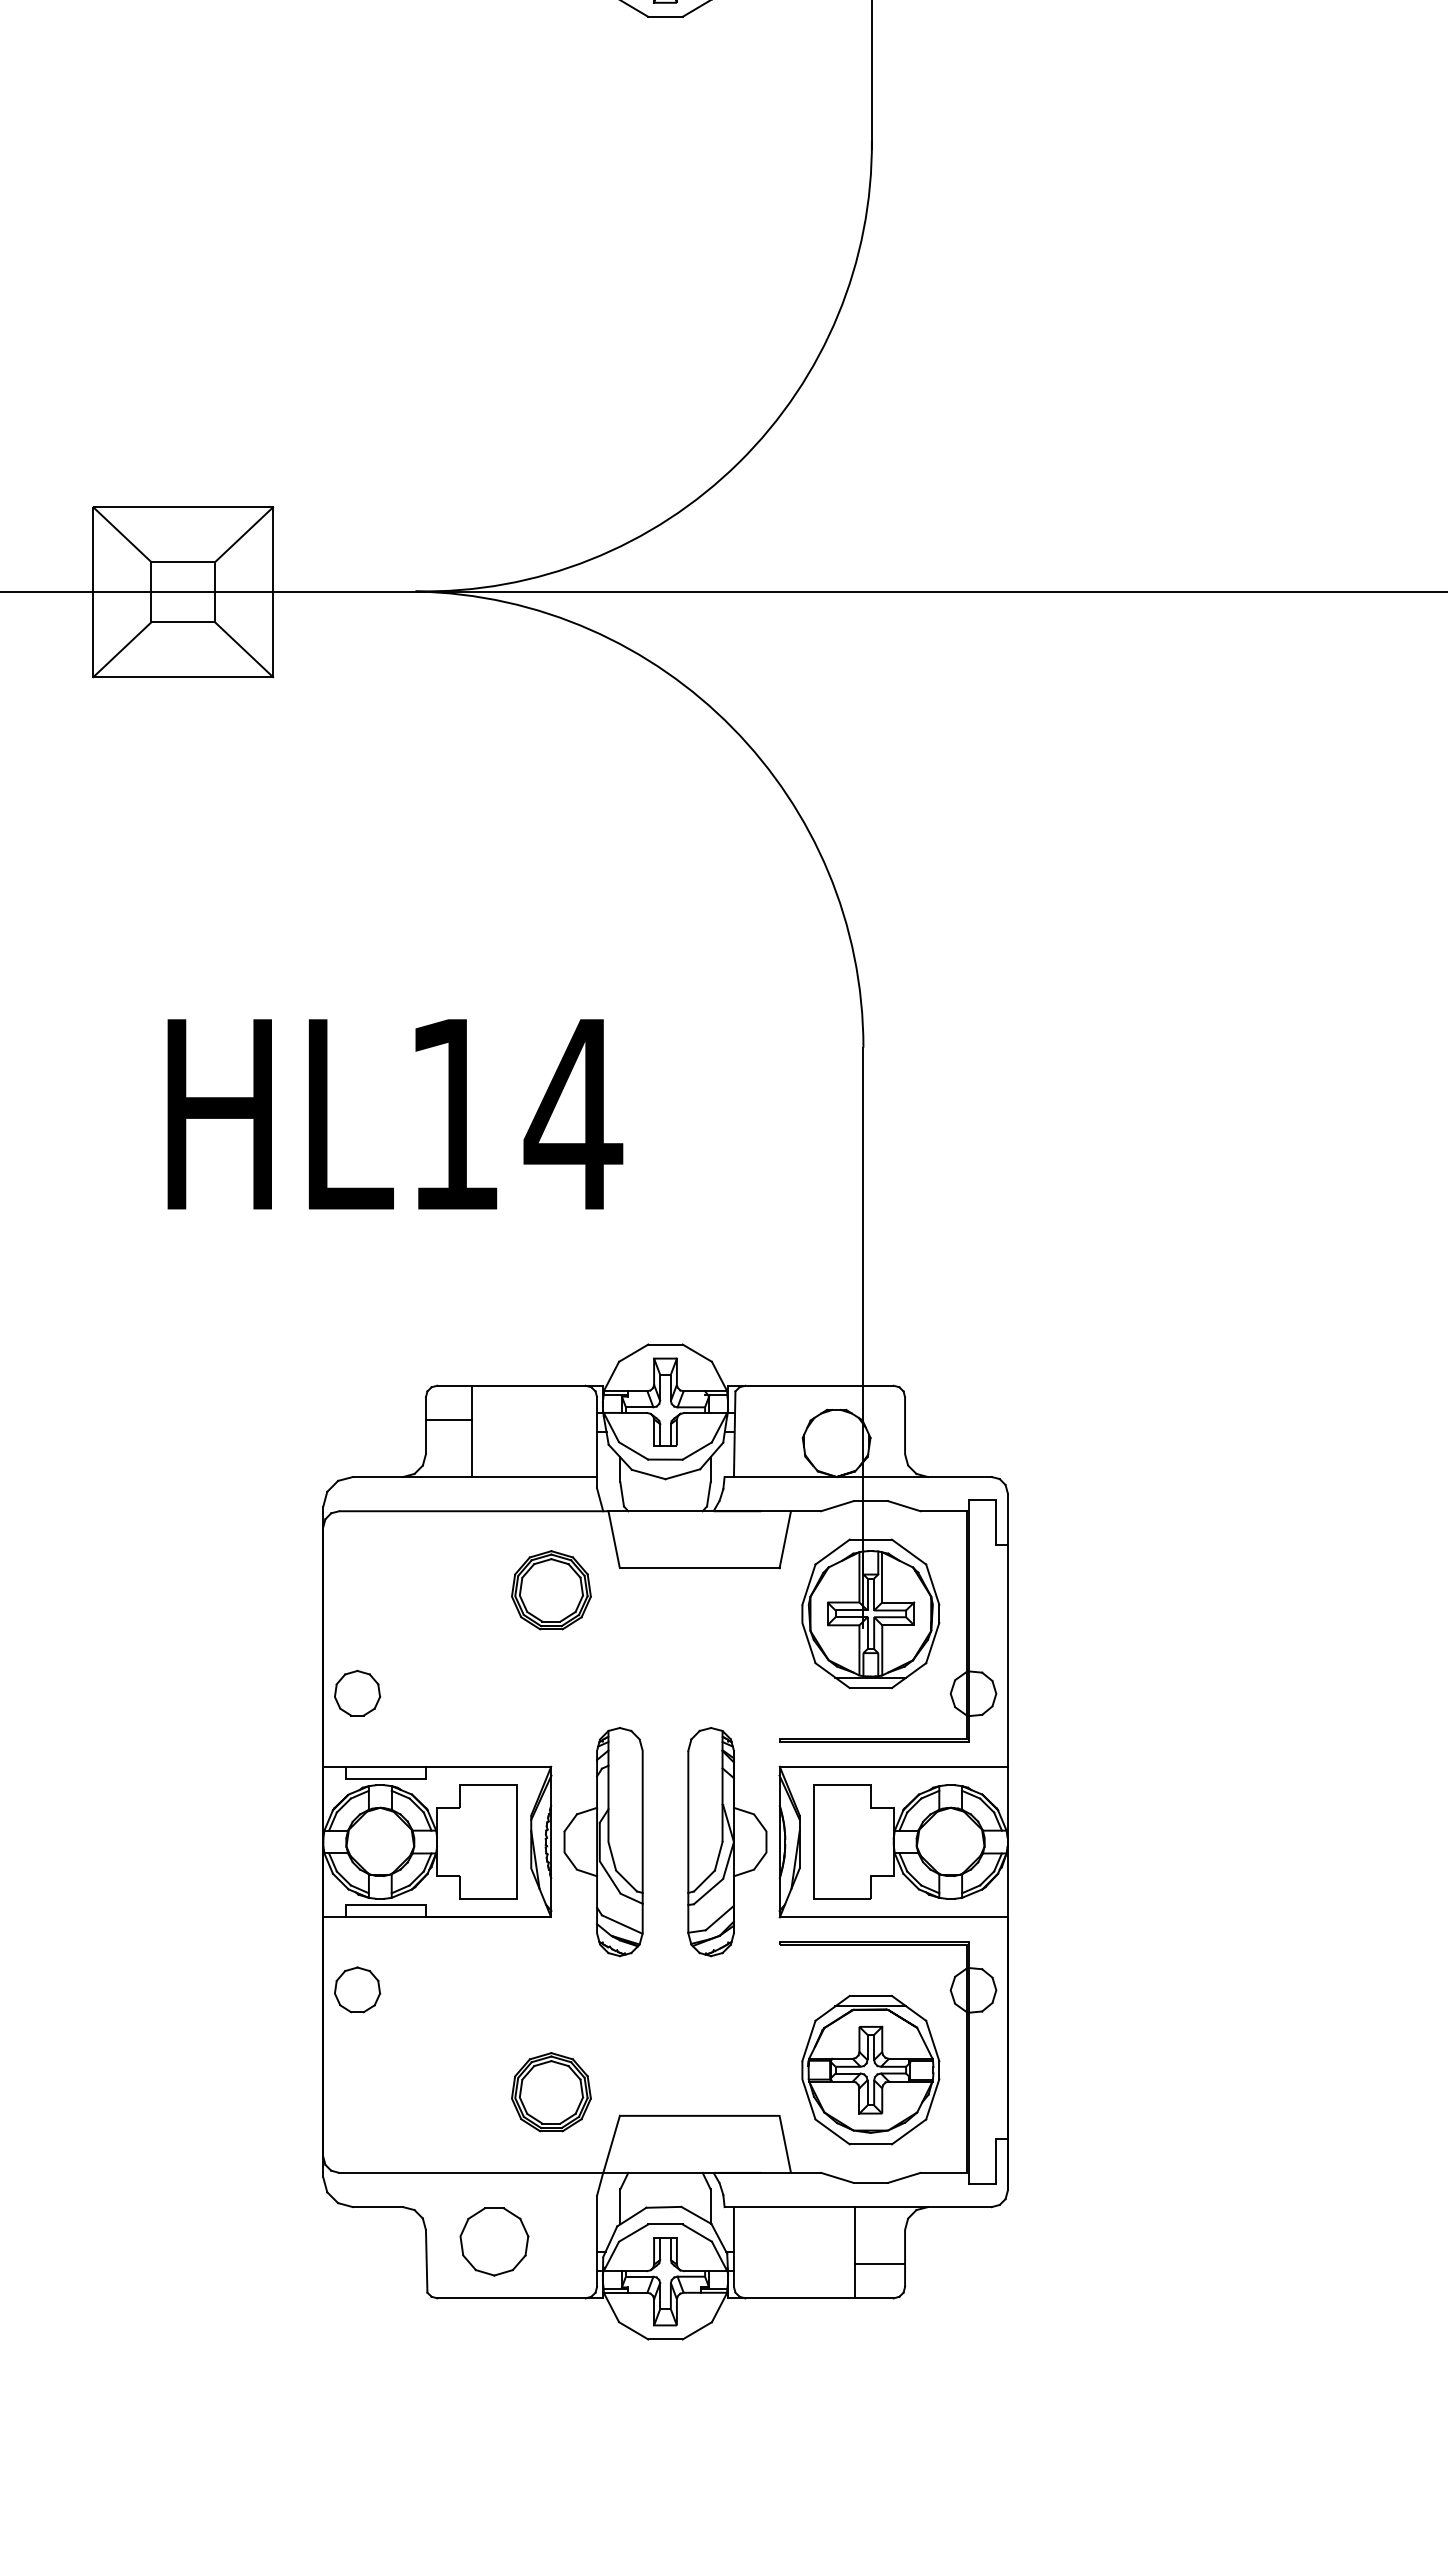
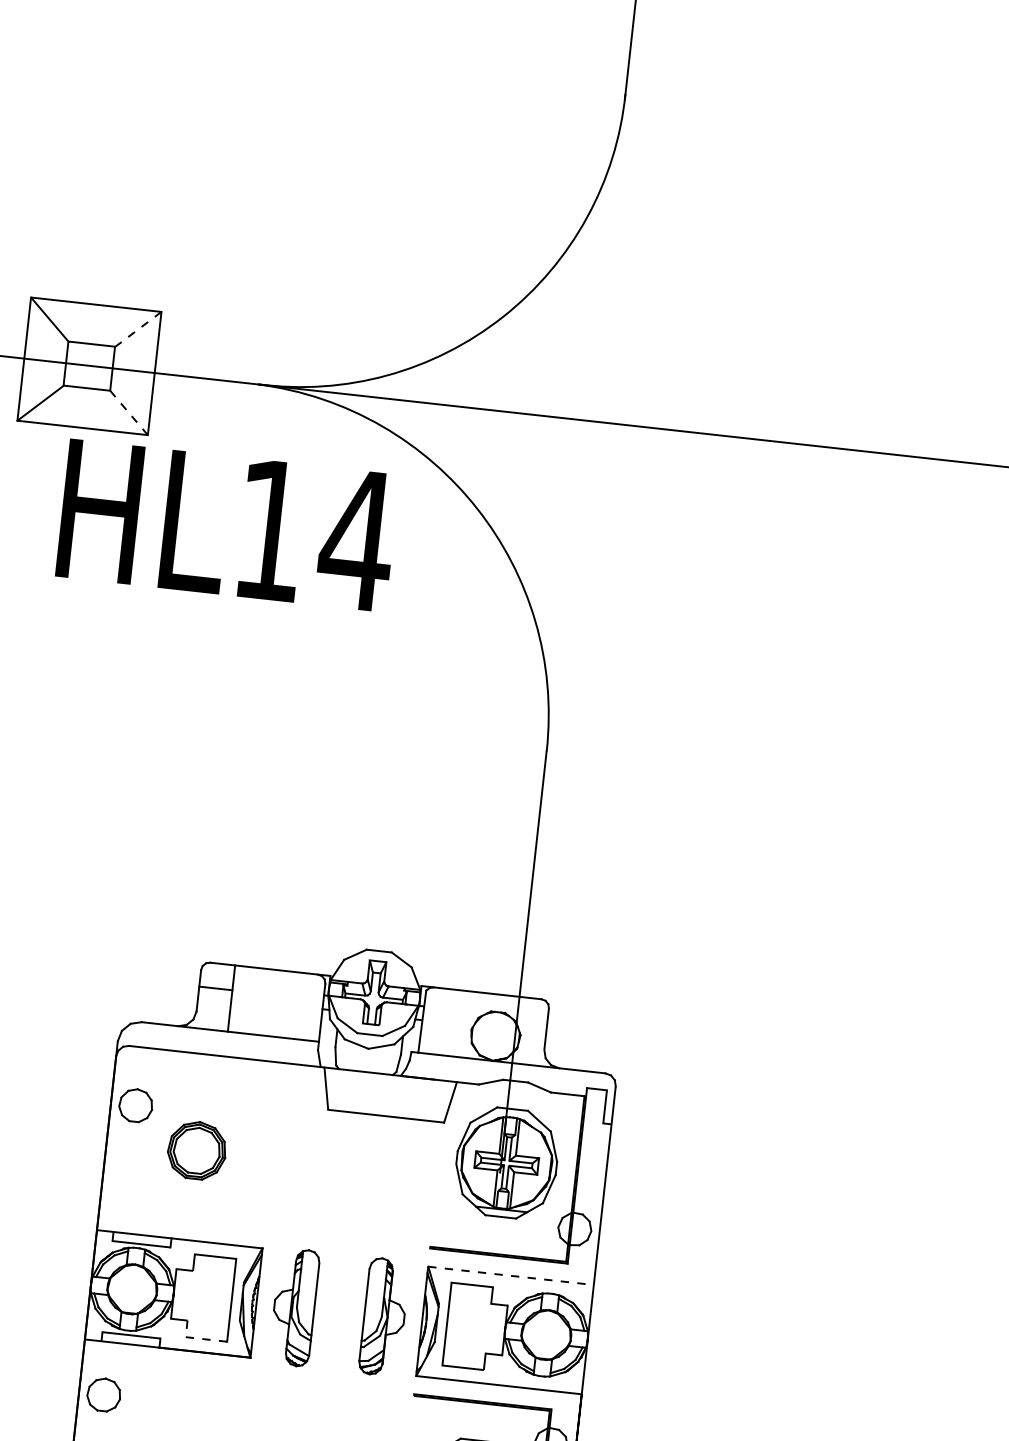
line: (244, 534) -> (138, 329), solid -> dashed
line: (244, 649) -> (129, 412), solid -> dashed
text: (395, 1114) -> (227, 525), moved
part: (551, 1590) -> (197, 1150), moved
part: (357, 1692) -> (135, 1104), moved
line: (894, 1766) -> (511, 1275), solid -> dashed
part: (603, 1842) -> (294, 1307), size x0.7
part: (727, 1842) -> (384, 1317), size x0.7
line: (476, 1899) -> (197, 1338), solid -> dashed

